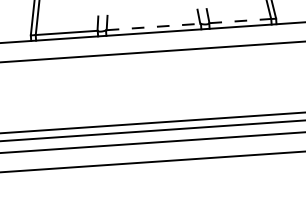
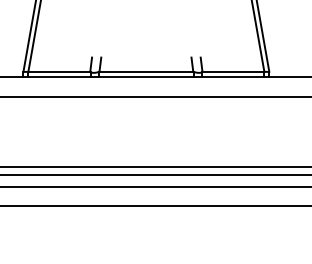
line: (240, 20) -> (233, 71), dashed -> solid
line: (153, 26) -> (146, 71), dashed -> solid

